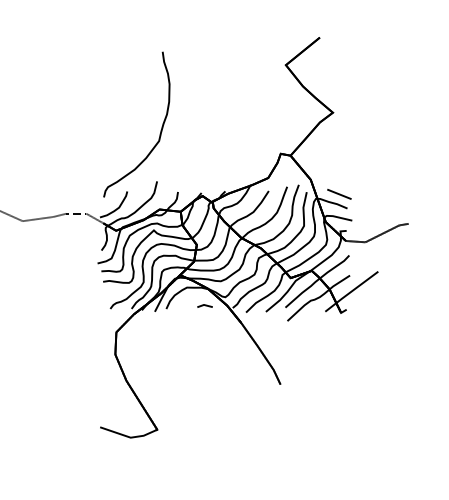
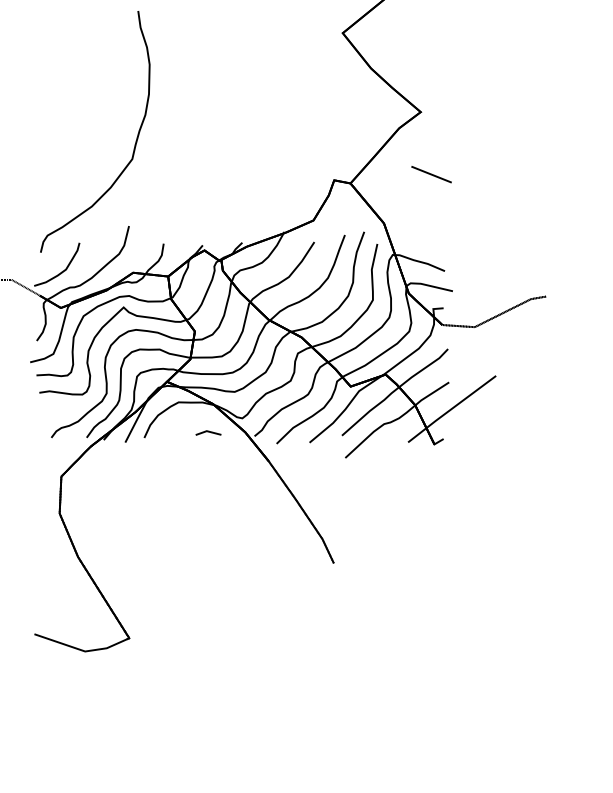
line: (339, 193) -> (431, 173), moved

